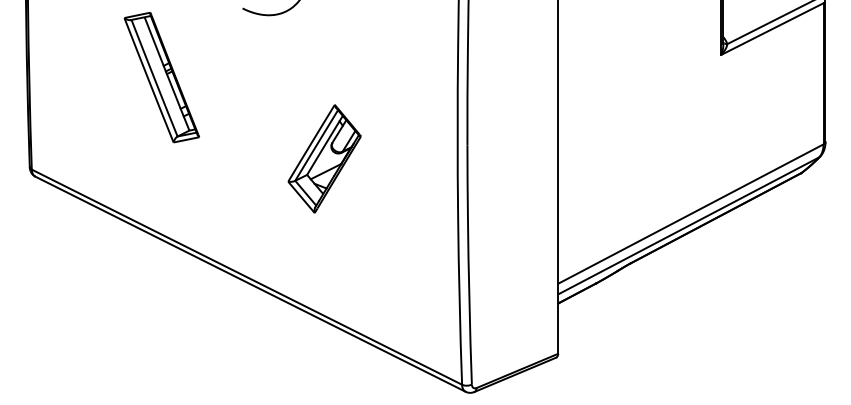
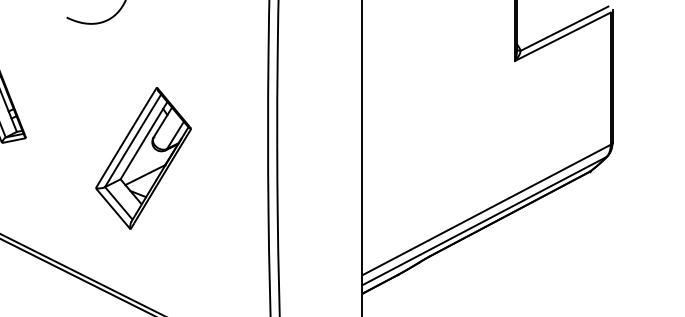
part: (324, 158) -> (143, 158), size x1.4

